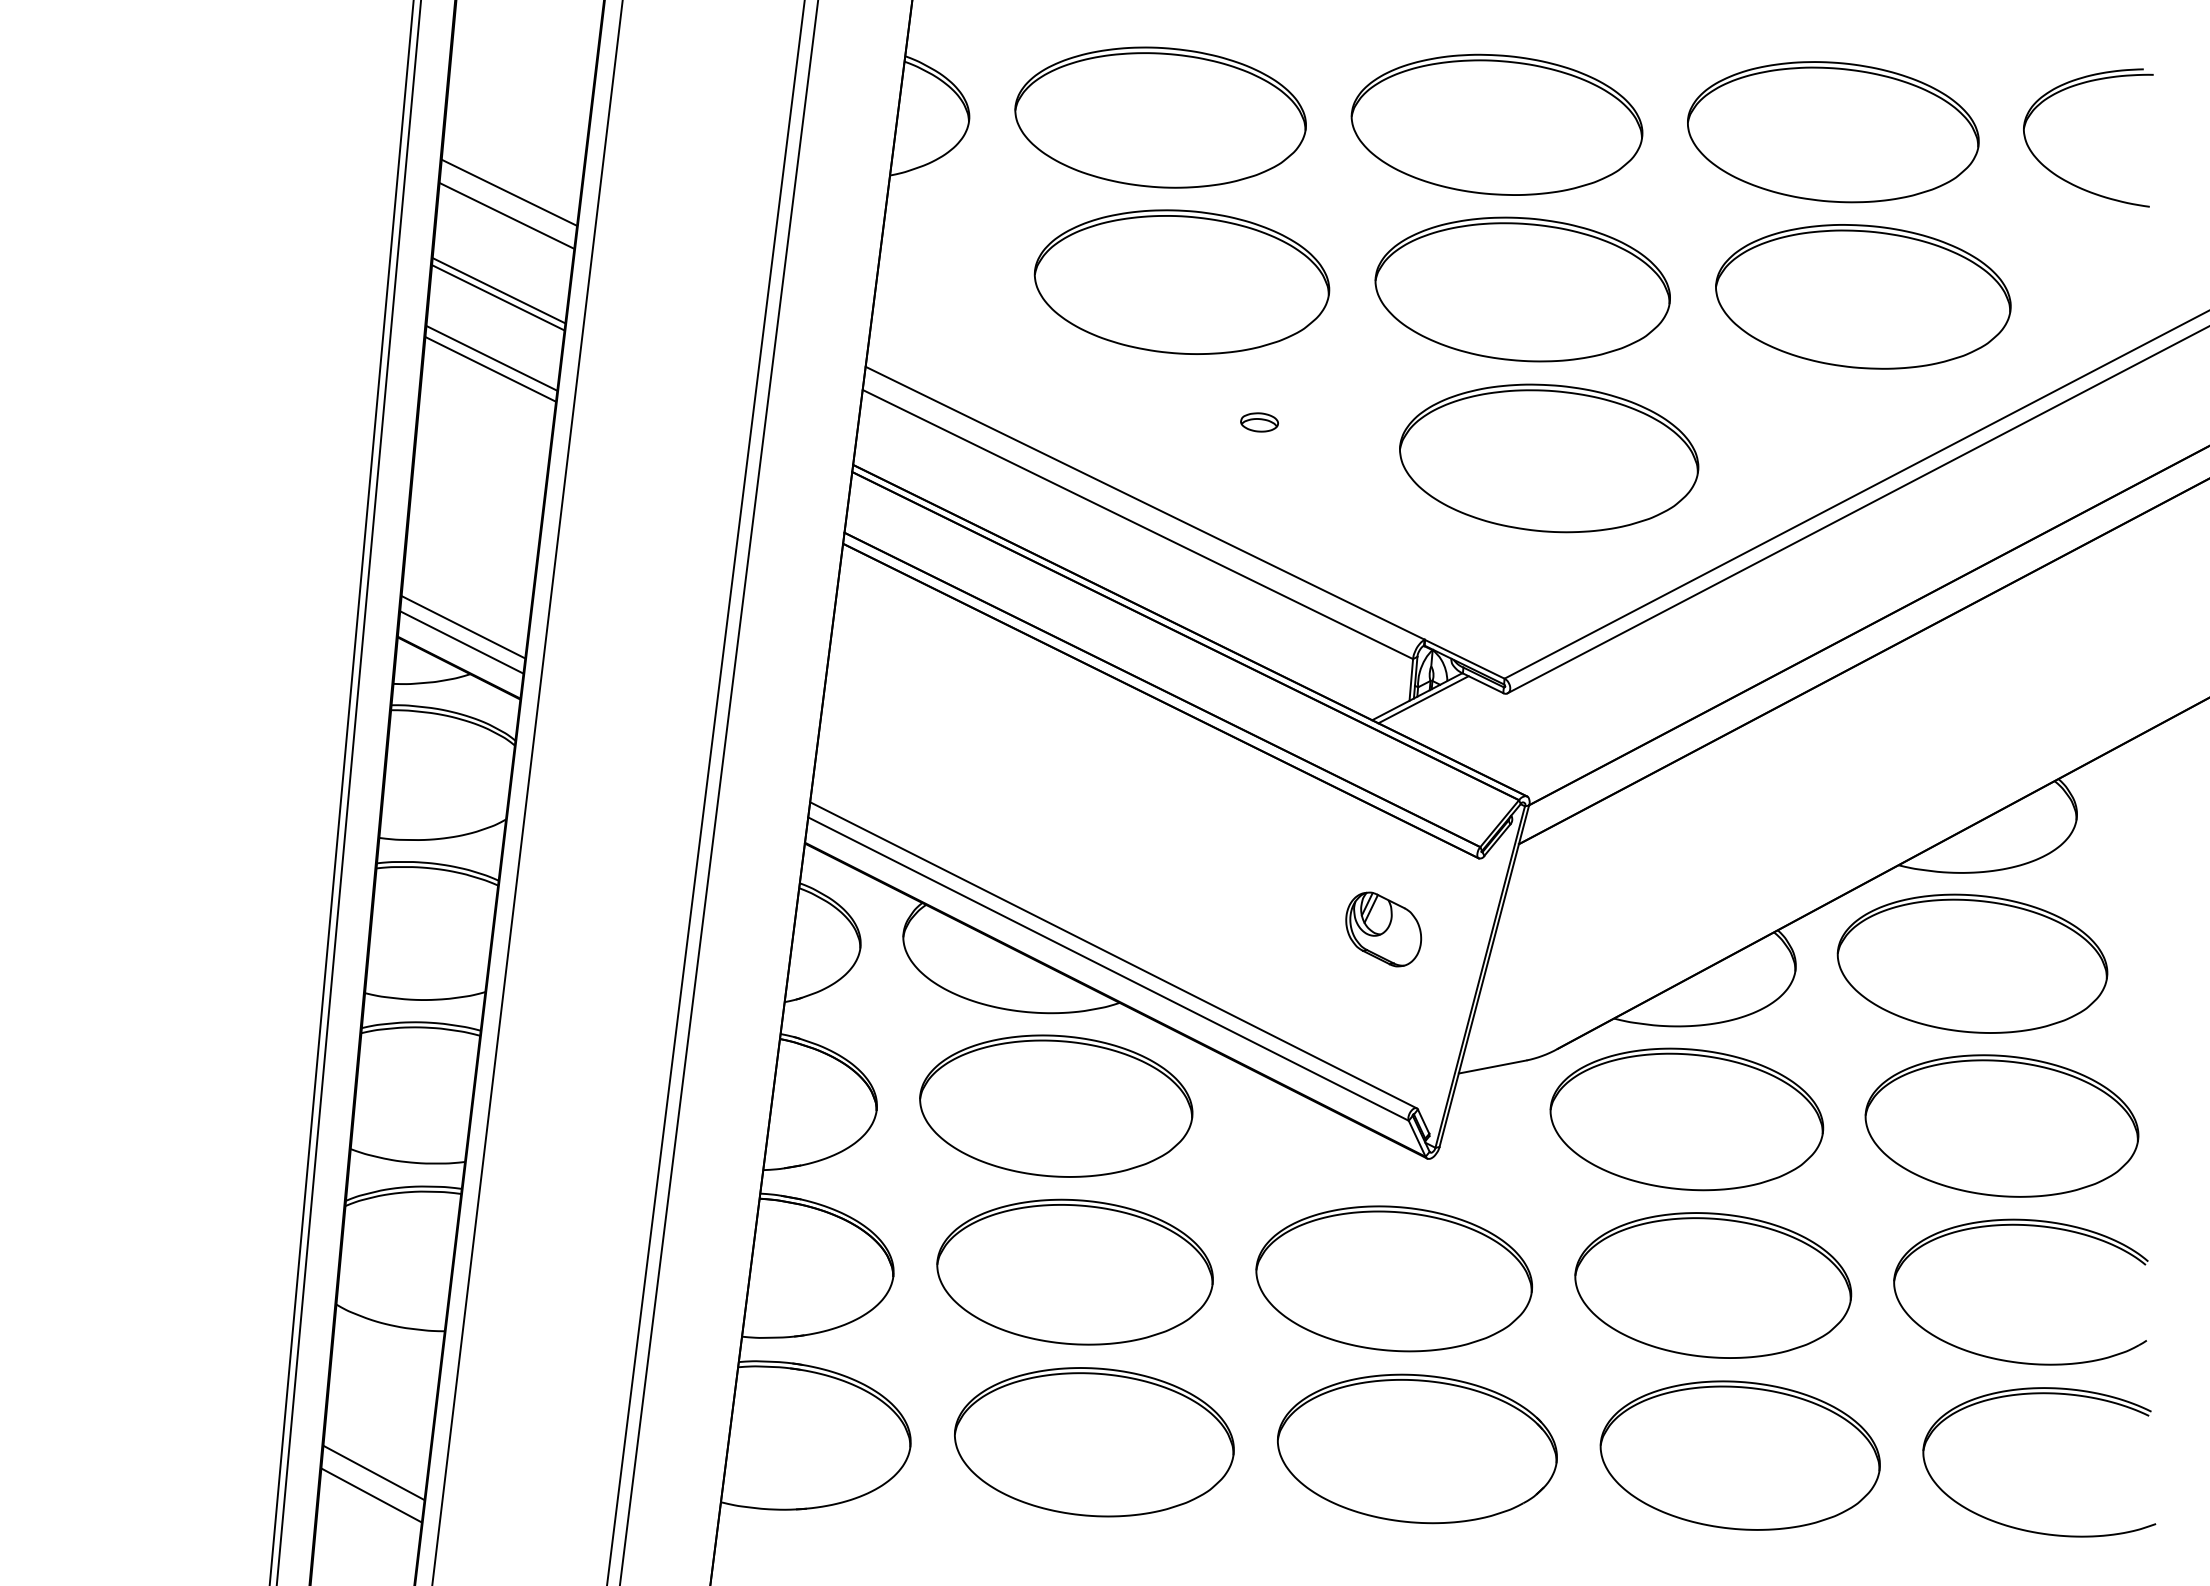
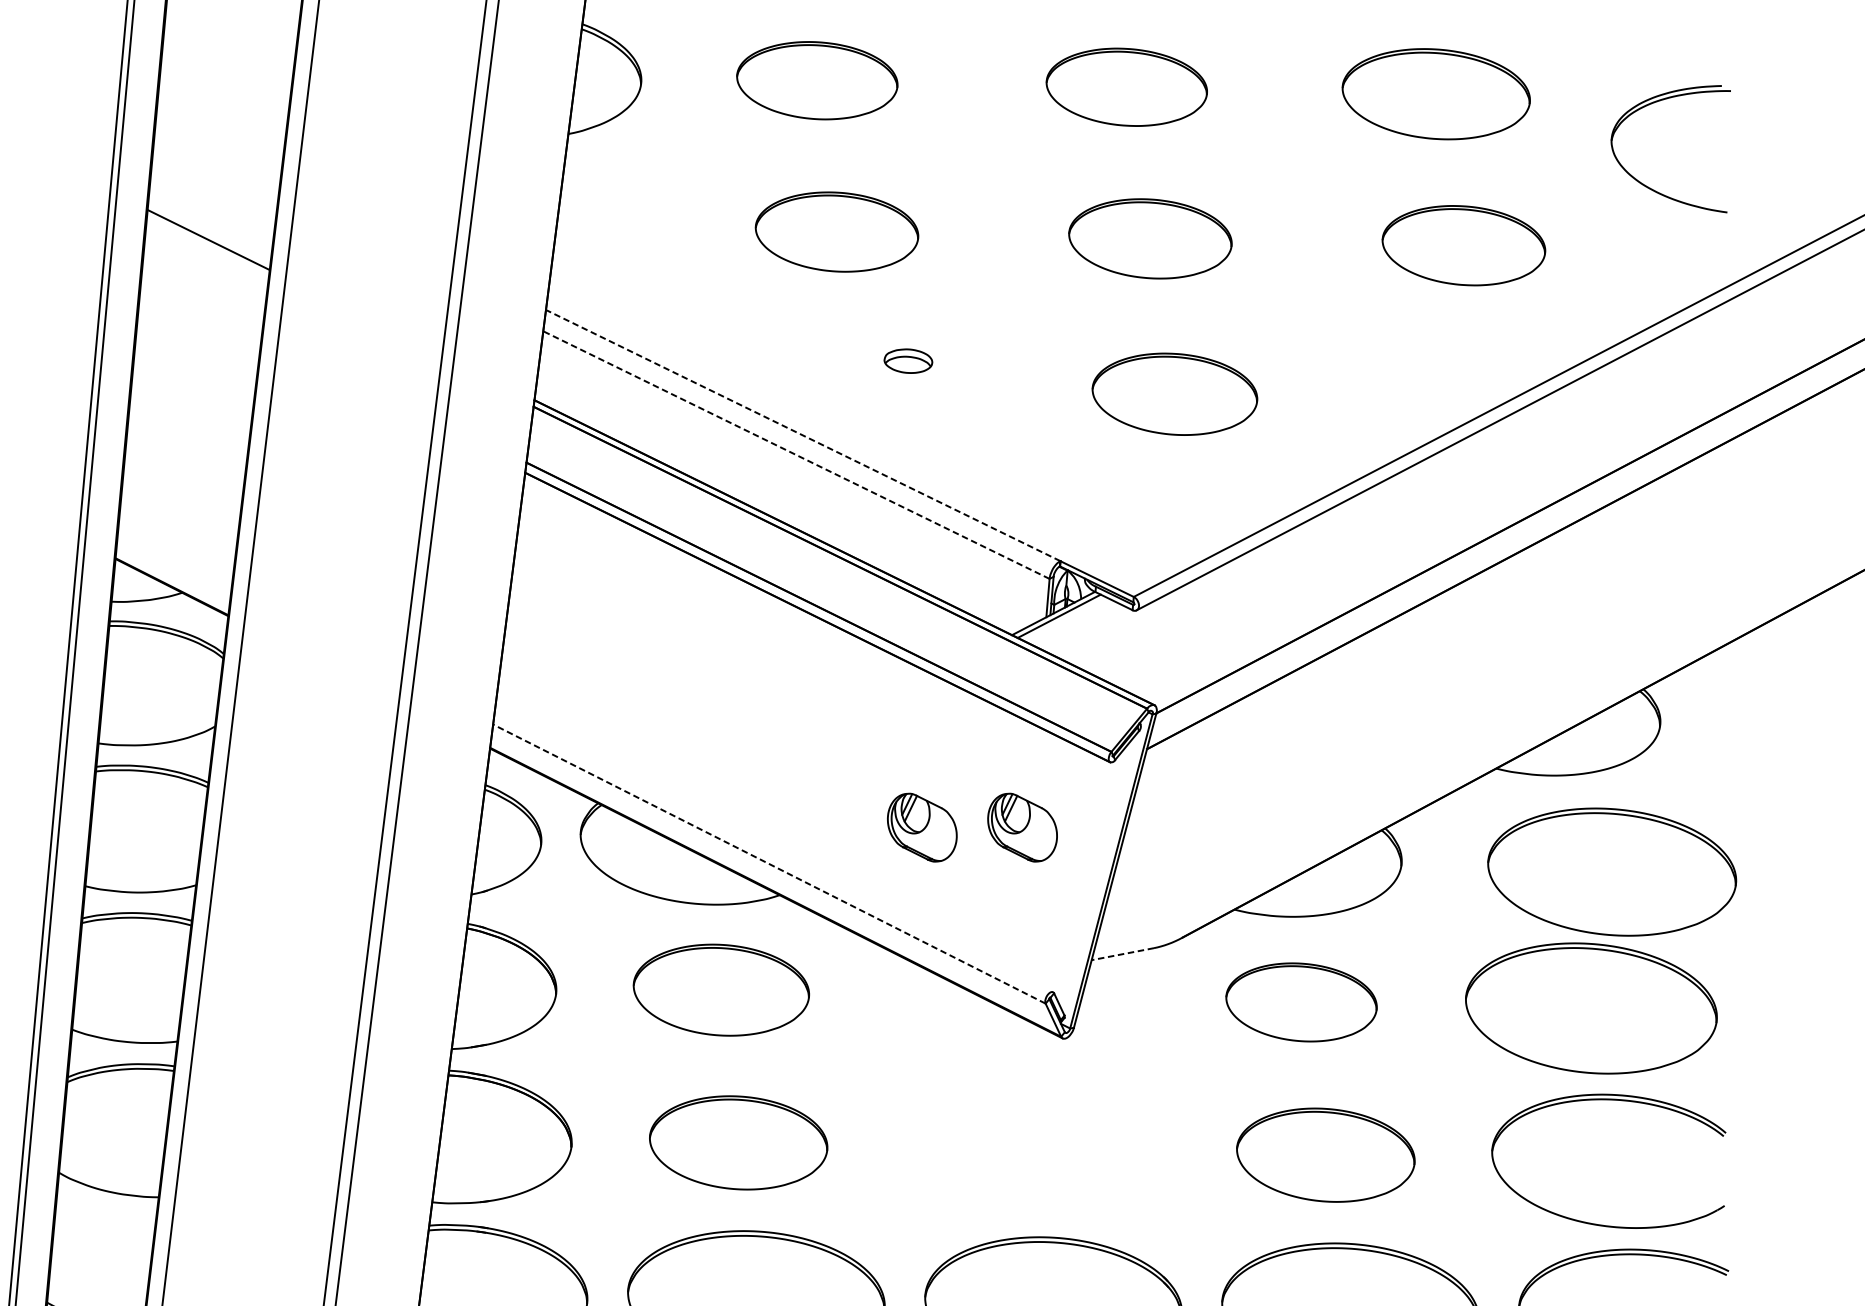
part: (1160, 117) -> (817, 80), size x0.6
part: (1496, 124) -> (1126, 87), size x0.6
part: (1833, 132) -> (1436, 94), size x0.7
part: (2067, 180) -> (1651, 188), moved
line: (509, 192) -> (218, 149), removed
line: (506, 215) -> (215, 170), removed
part: (1181, 281) -> (836, 231), size x0.6
part: (1522, 289) -> (1150, 238), size x0.6
part: (1863, 296) -> (1464, 245), size x0.6
line: (498, 297) -> (208, 246), removed
line: (491, 357) -> (201, 301), removed
line: (490, 369) -> (200, 312), removed
part: (1259, 422) -> (908, 361), size x1.4
part: (1549, 458) -> (1175, 394), size x0.6
line: (1144, 503) -> (802, 435), solid -> dashed
line: (1137, 524) -> (796, 455), solid -> dashed
line: (463, 627) -> (176, 549), removed
line: (461, 642) -> (174, 563), removed
part: (1274, 929) -> (922, 827), added
line: (1113, 955) -> (774, 851), removed
part: (1972, 963) -> (1612, 871), moved
line: (1108, 968) -> (769, 863), solid -> dashed
line: (1492, 1067) -> (1122, 954), solid -> dashed
part: (1056, 1105) -> (721, 989), size x0.7
part: (1686, 1119) -> (1301, 1002), size x0.6
part: (1074, 1271) -> (738, 1142), size x0.7
part: (1393, 1278) -> (1031, 1148), removed
part: (1713, 1285) -> (1326, 1155), size x0.7

